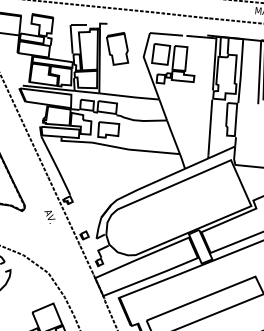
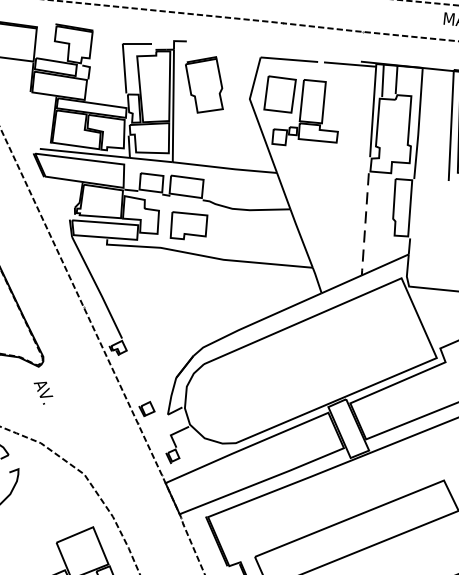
line: (210, 127) -> (365, 221), solid -> dashed
text: (49, 216) -> (42, 391), moved

